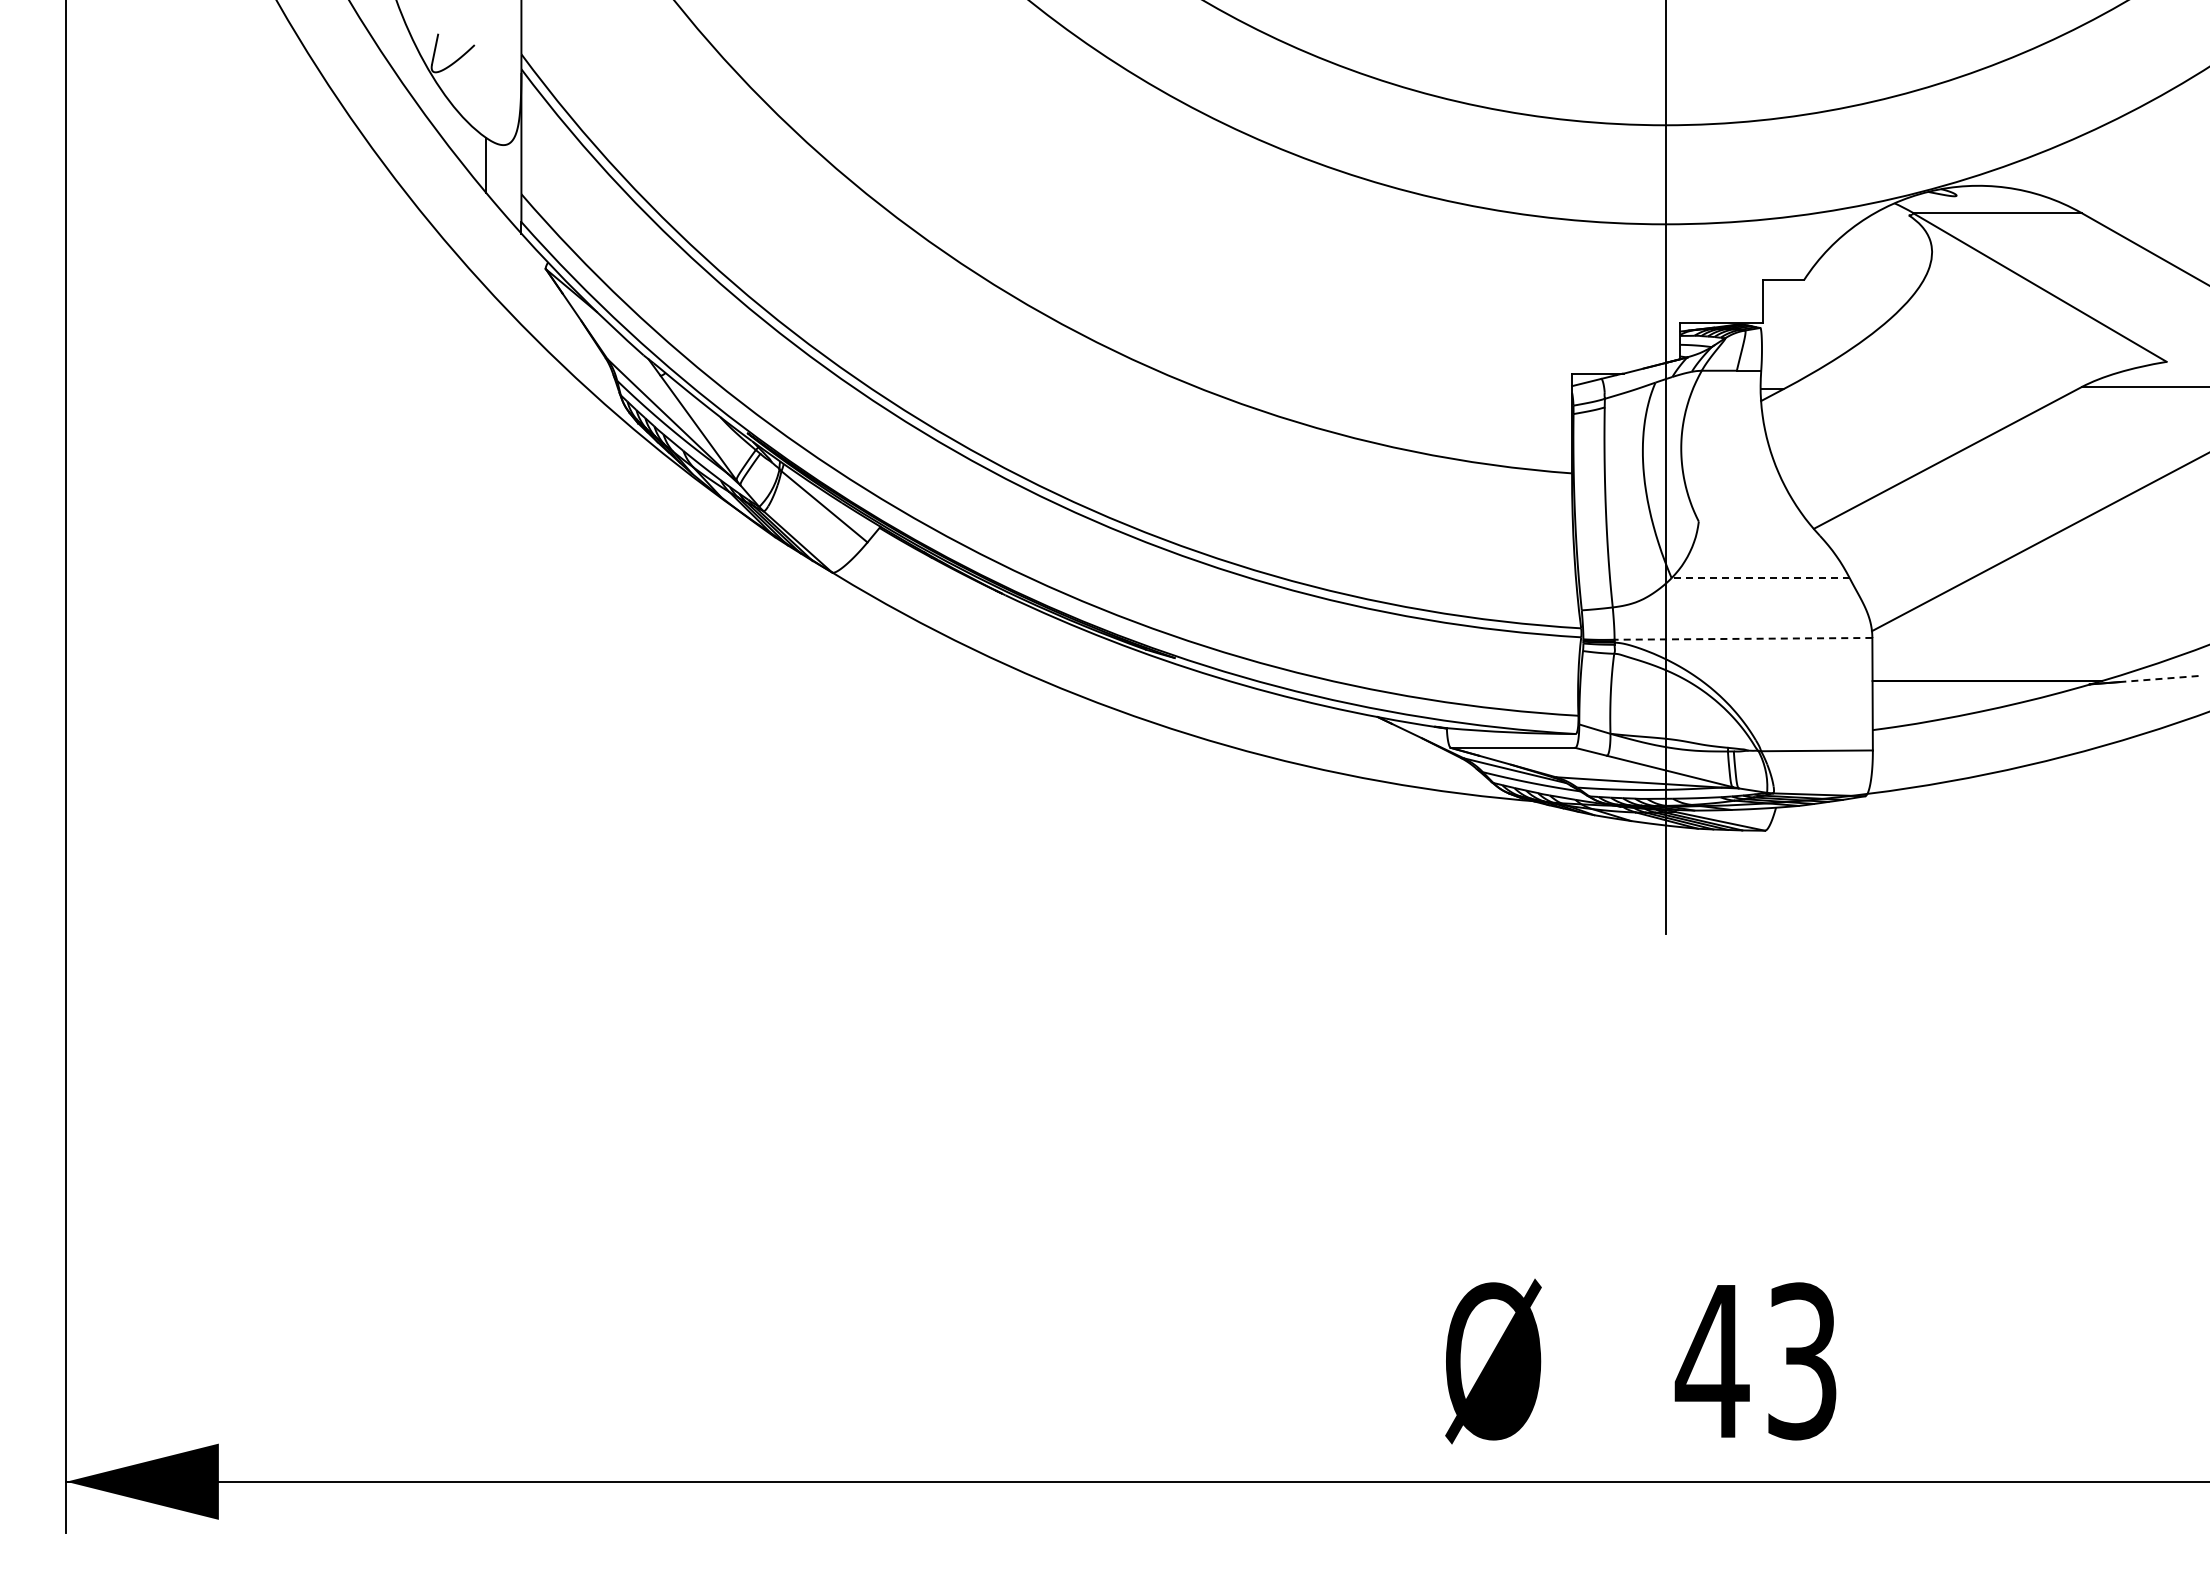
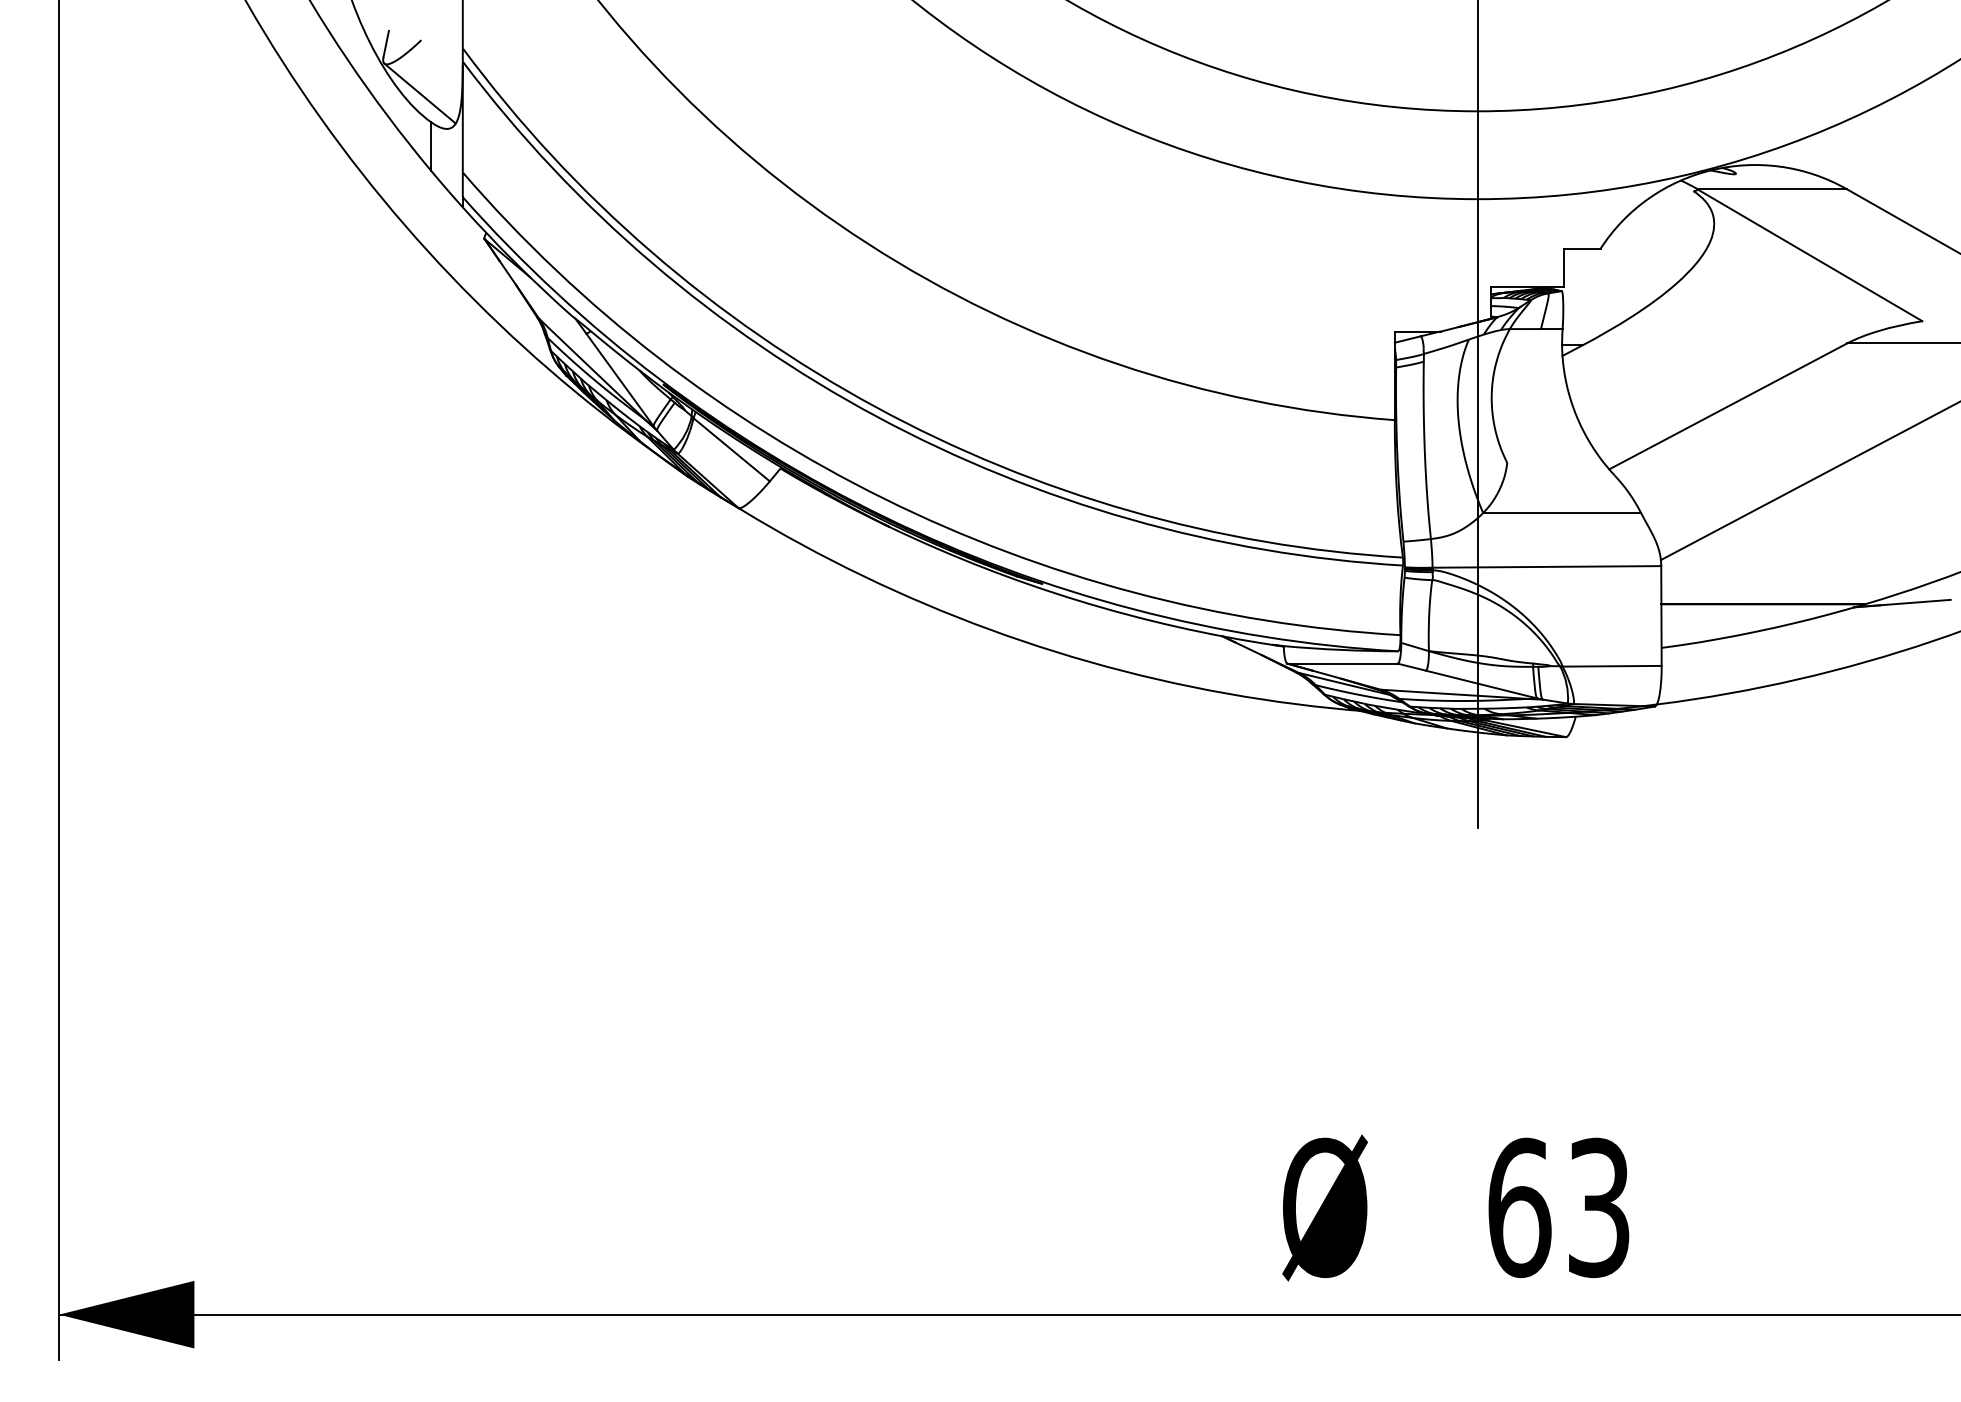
line: (473, 105) -> (420, 93), added
line: (1760, 578) -> (1561, 513), dashed -> solid
line: (1743, 638) -> (1546, 566), dashed -> solid
line: (2159, 679) -> (1915, 602), dashed -> solid
text: (1711, 1361) -> (1518, 1207), 43 -> 63

